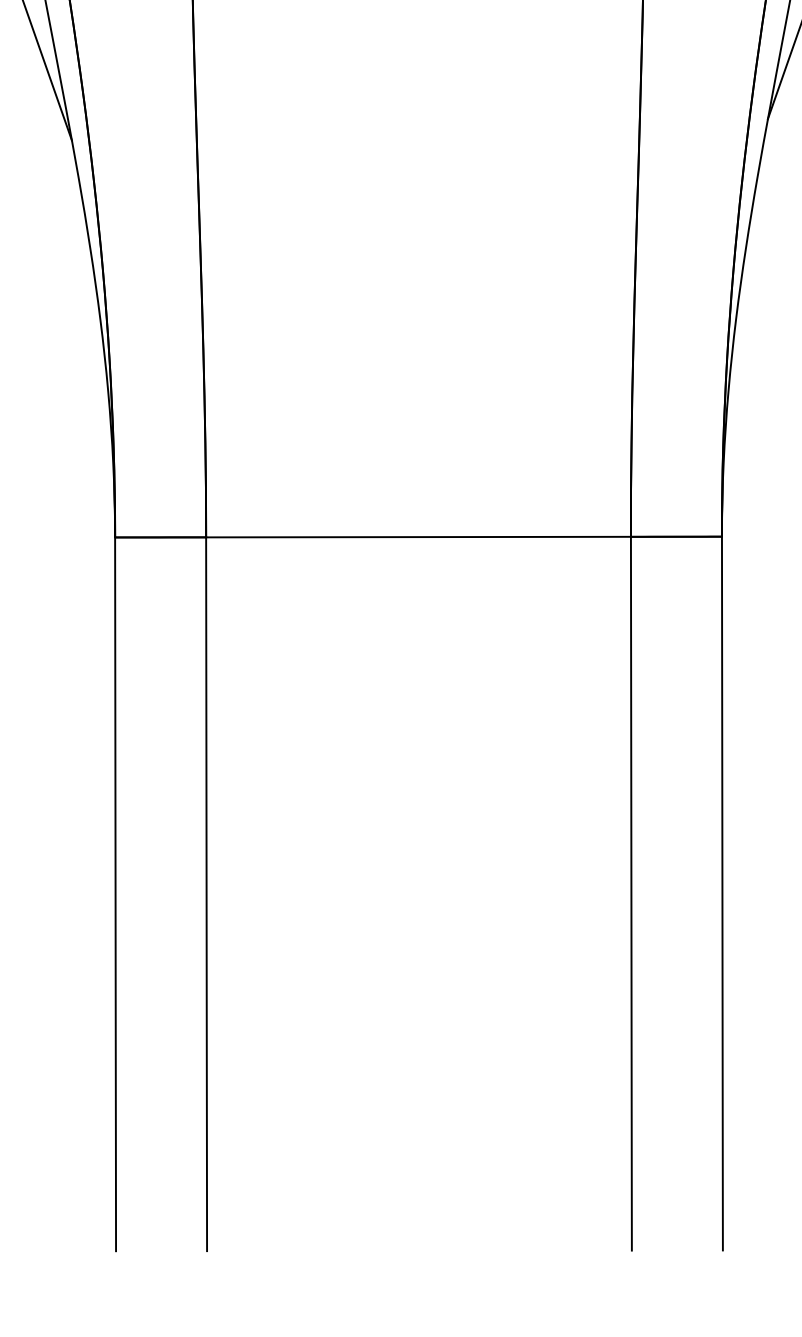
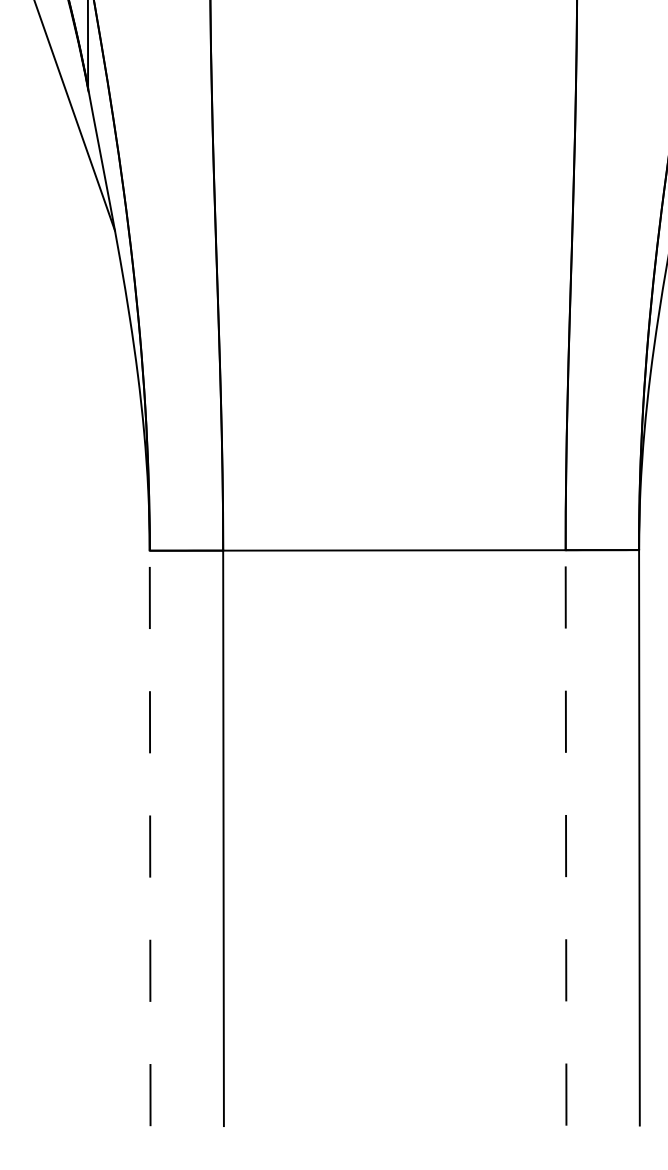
line: (631, 893) -> (566, 837), solid -> dashed
line: (115, 894) -> (150, 838), solid -> dashed

